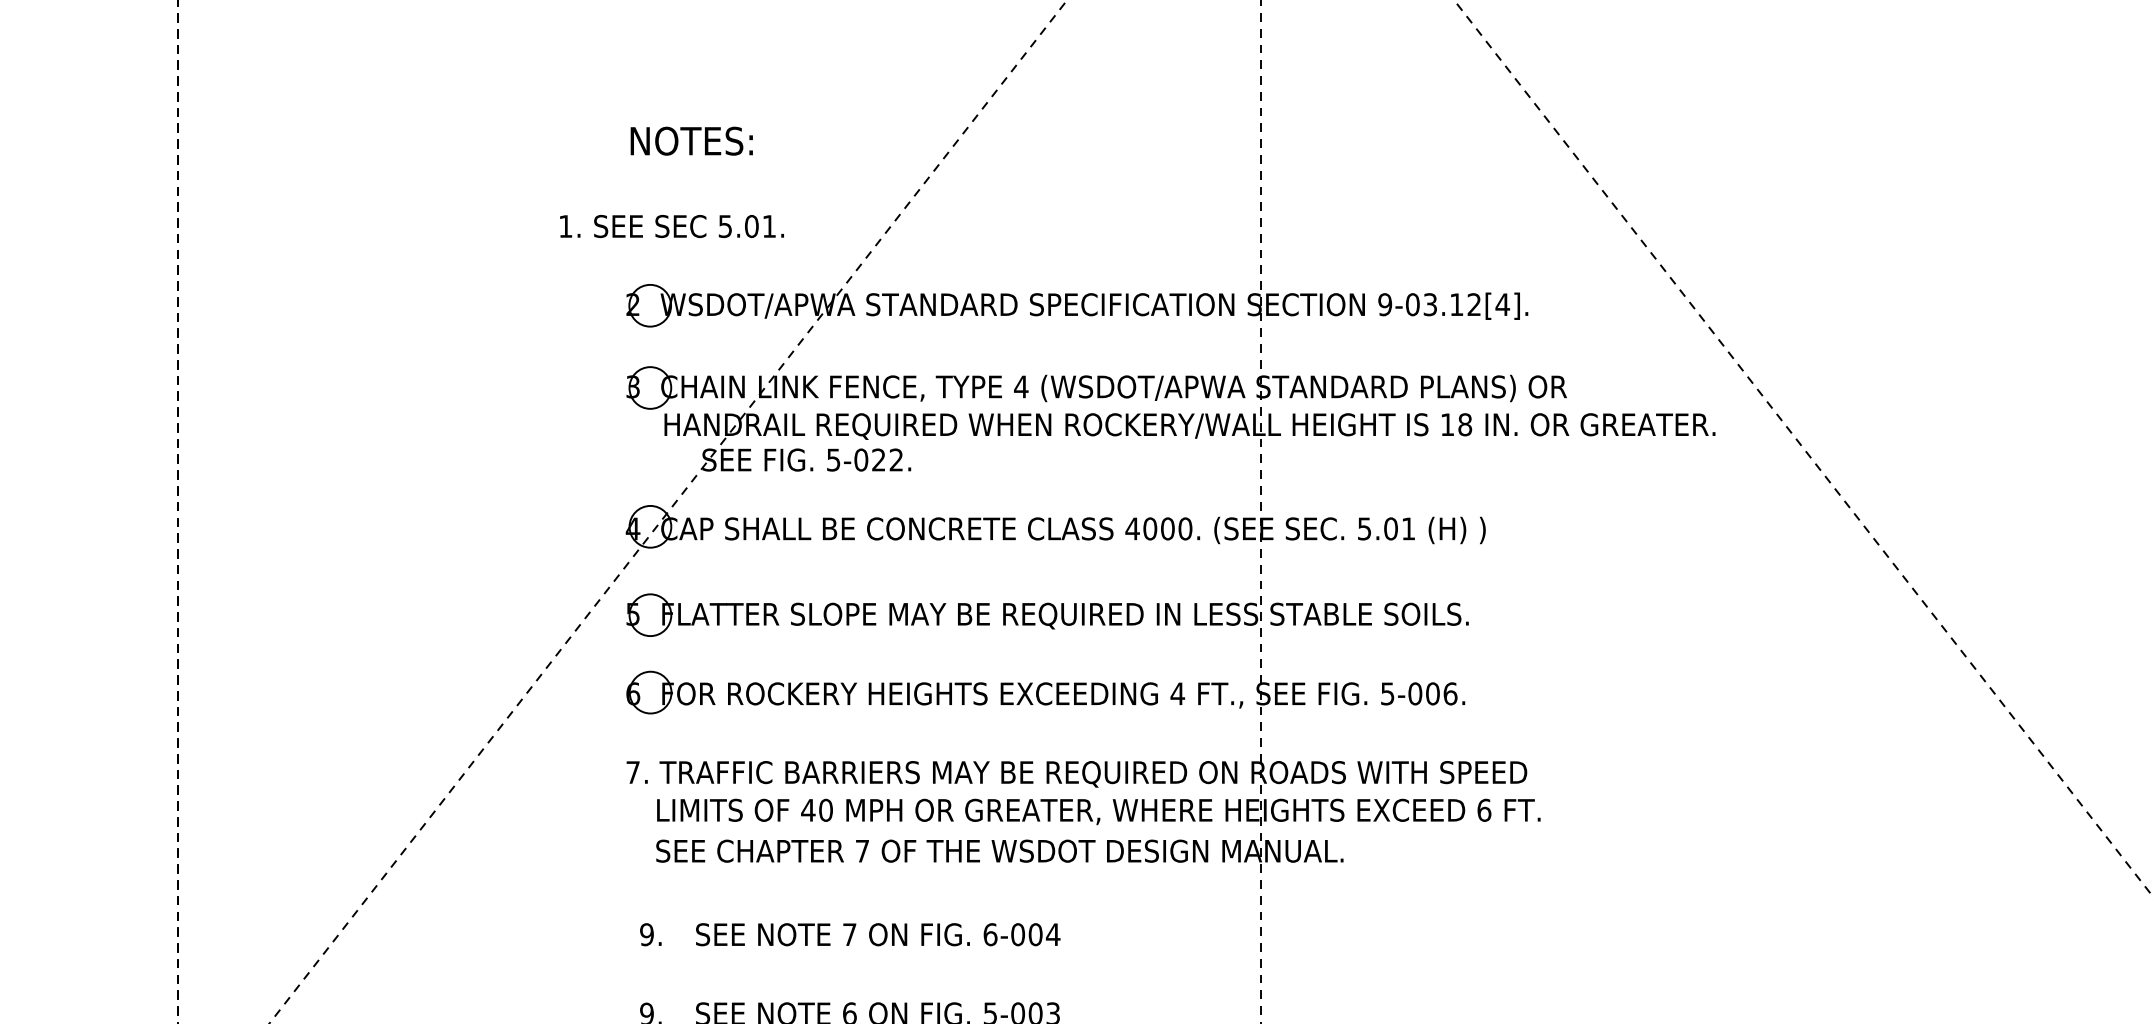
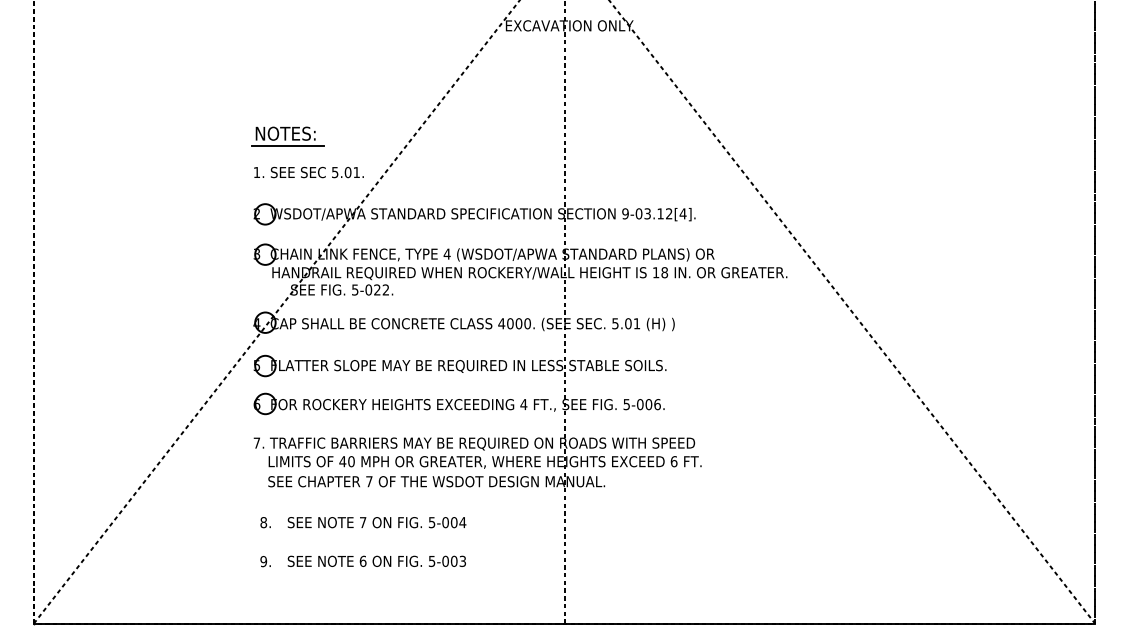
line: (695, 167) -> (287, 146), added
text: (670, 226) -> (308, 172), moved
text: (646, 934) -> (263, 522), 9. -> 8.
text: (989, 934) -> (431, 522), 6-004 -> 5-004

